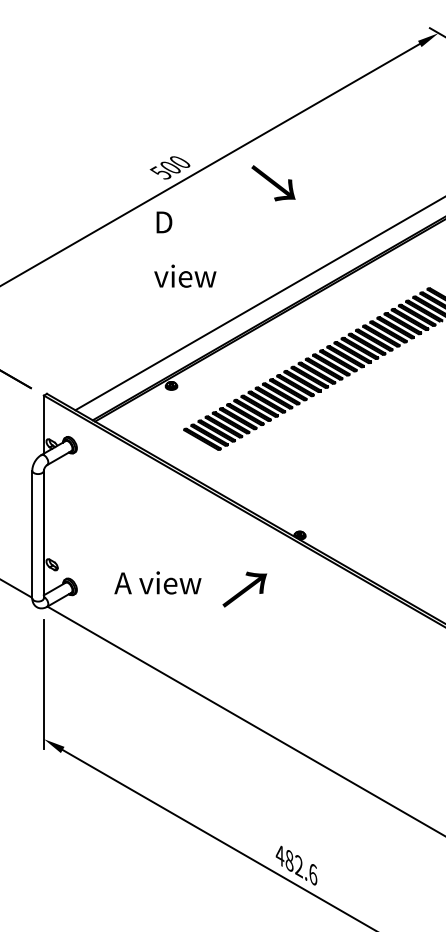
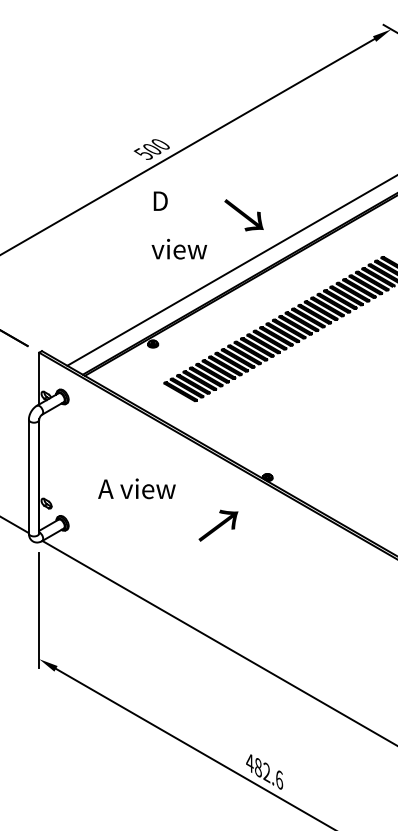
text: (272, 183) -> (243, 215), moved
text: (185, 249) -> (179, 225), moved
text: (157, 582) -> (136, 488), moved

